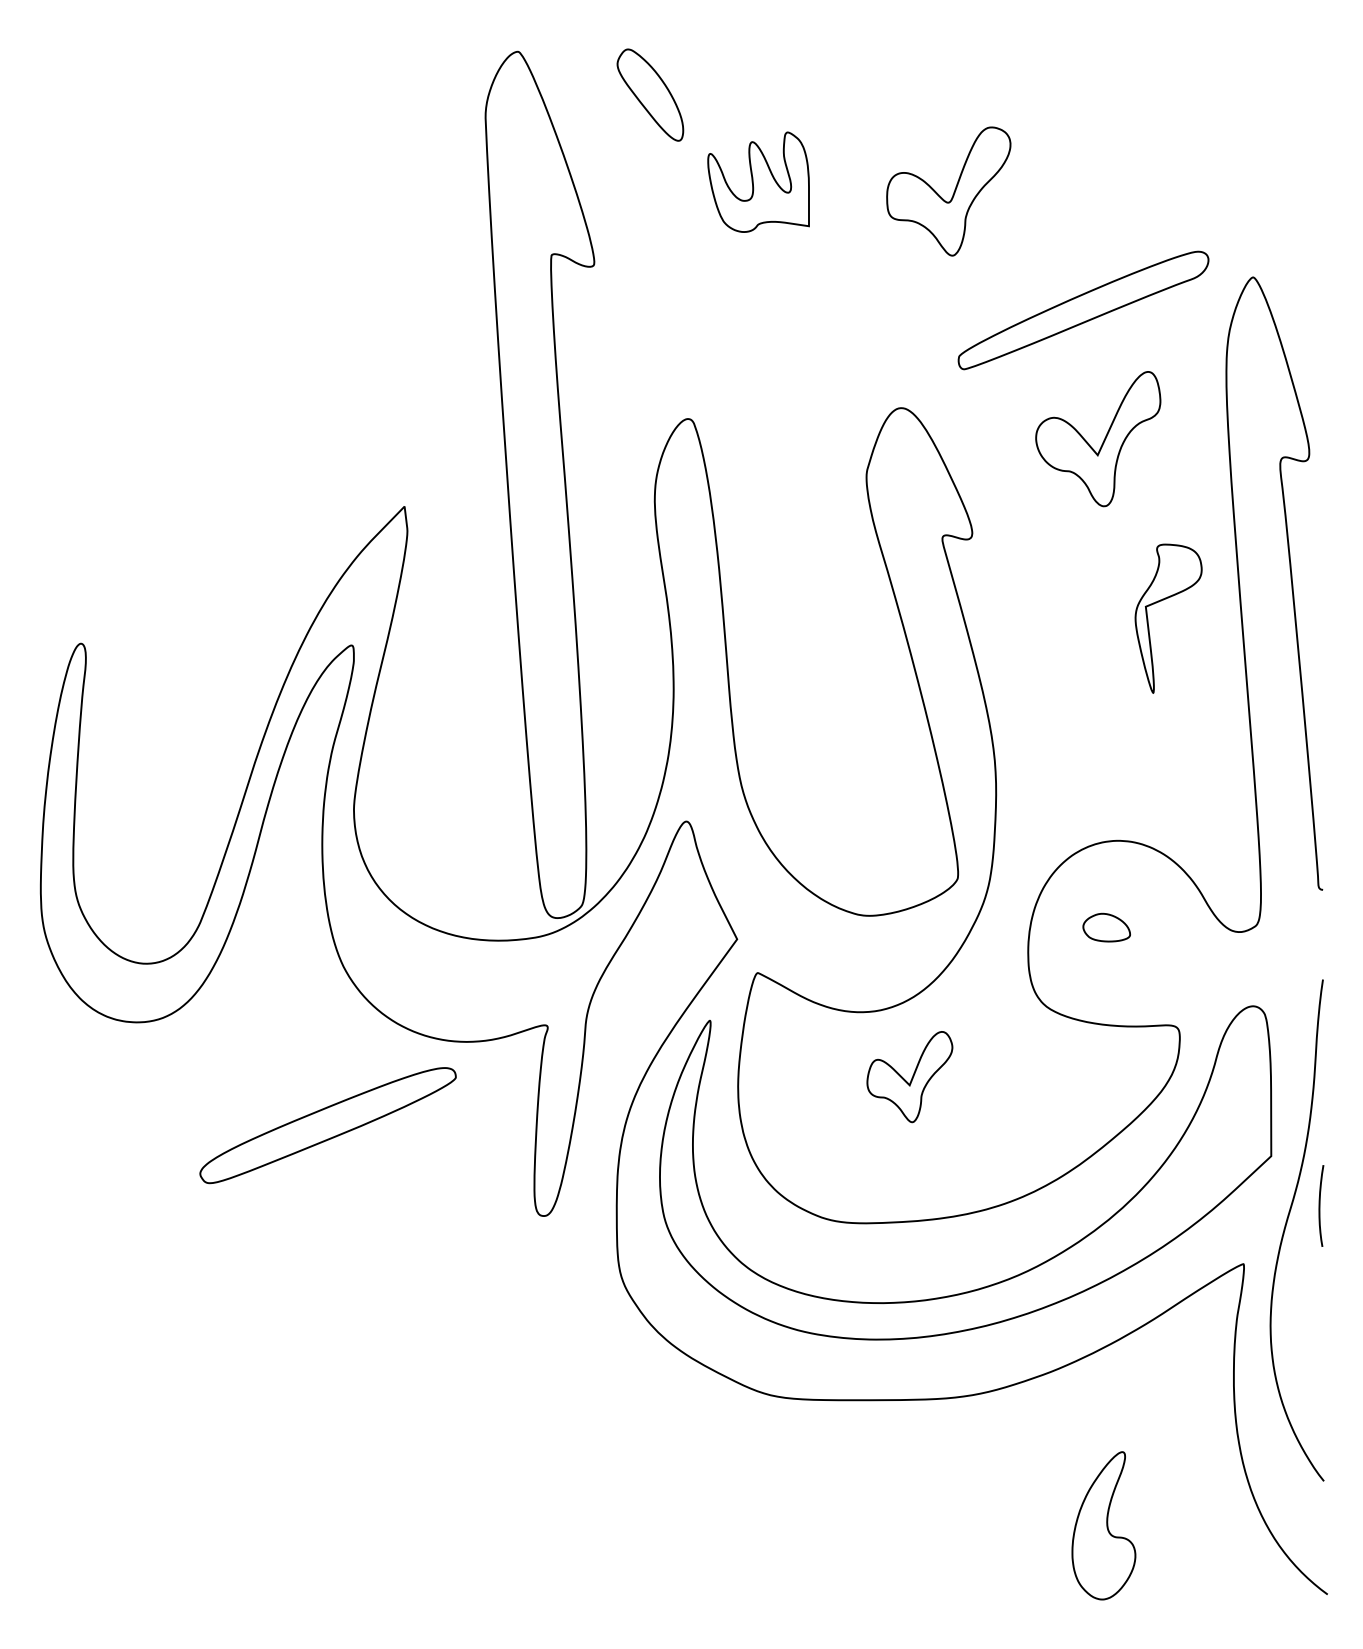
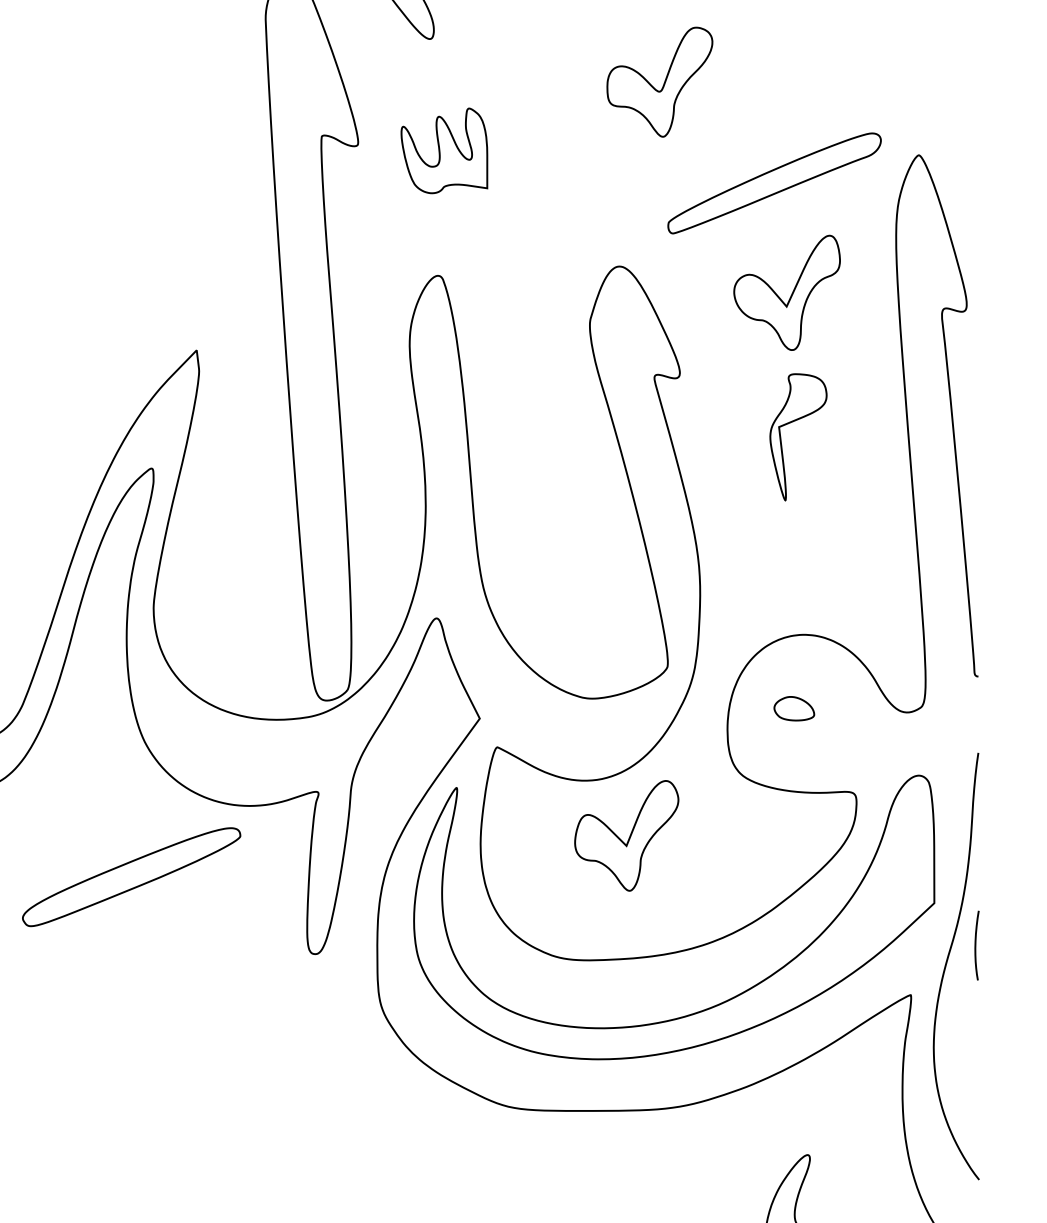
part: (758, 181) -> (444, 150), moved
part: (1159, 602) -> (790, 423), moved
part: (909, 1076) -> (626, 835), size x1.43

